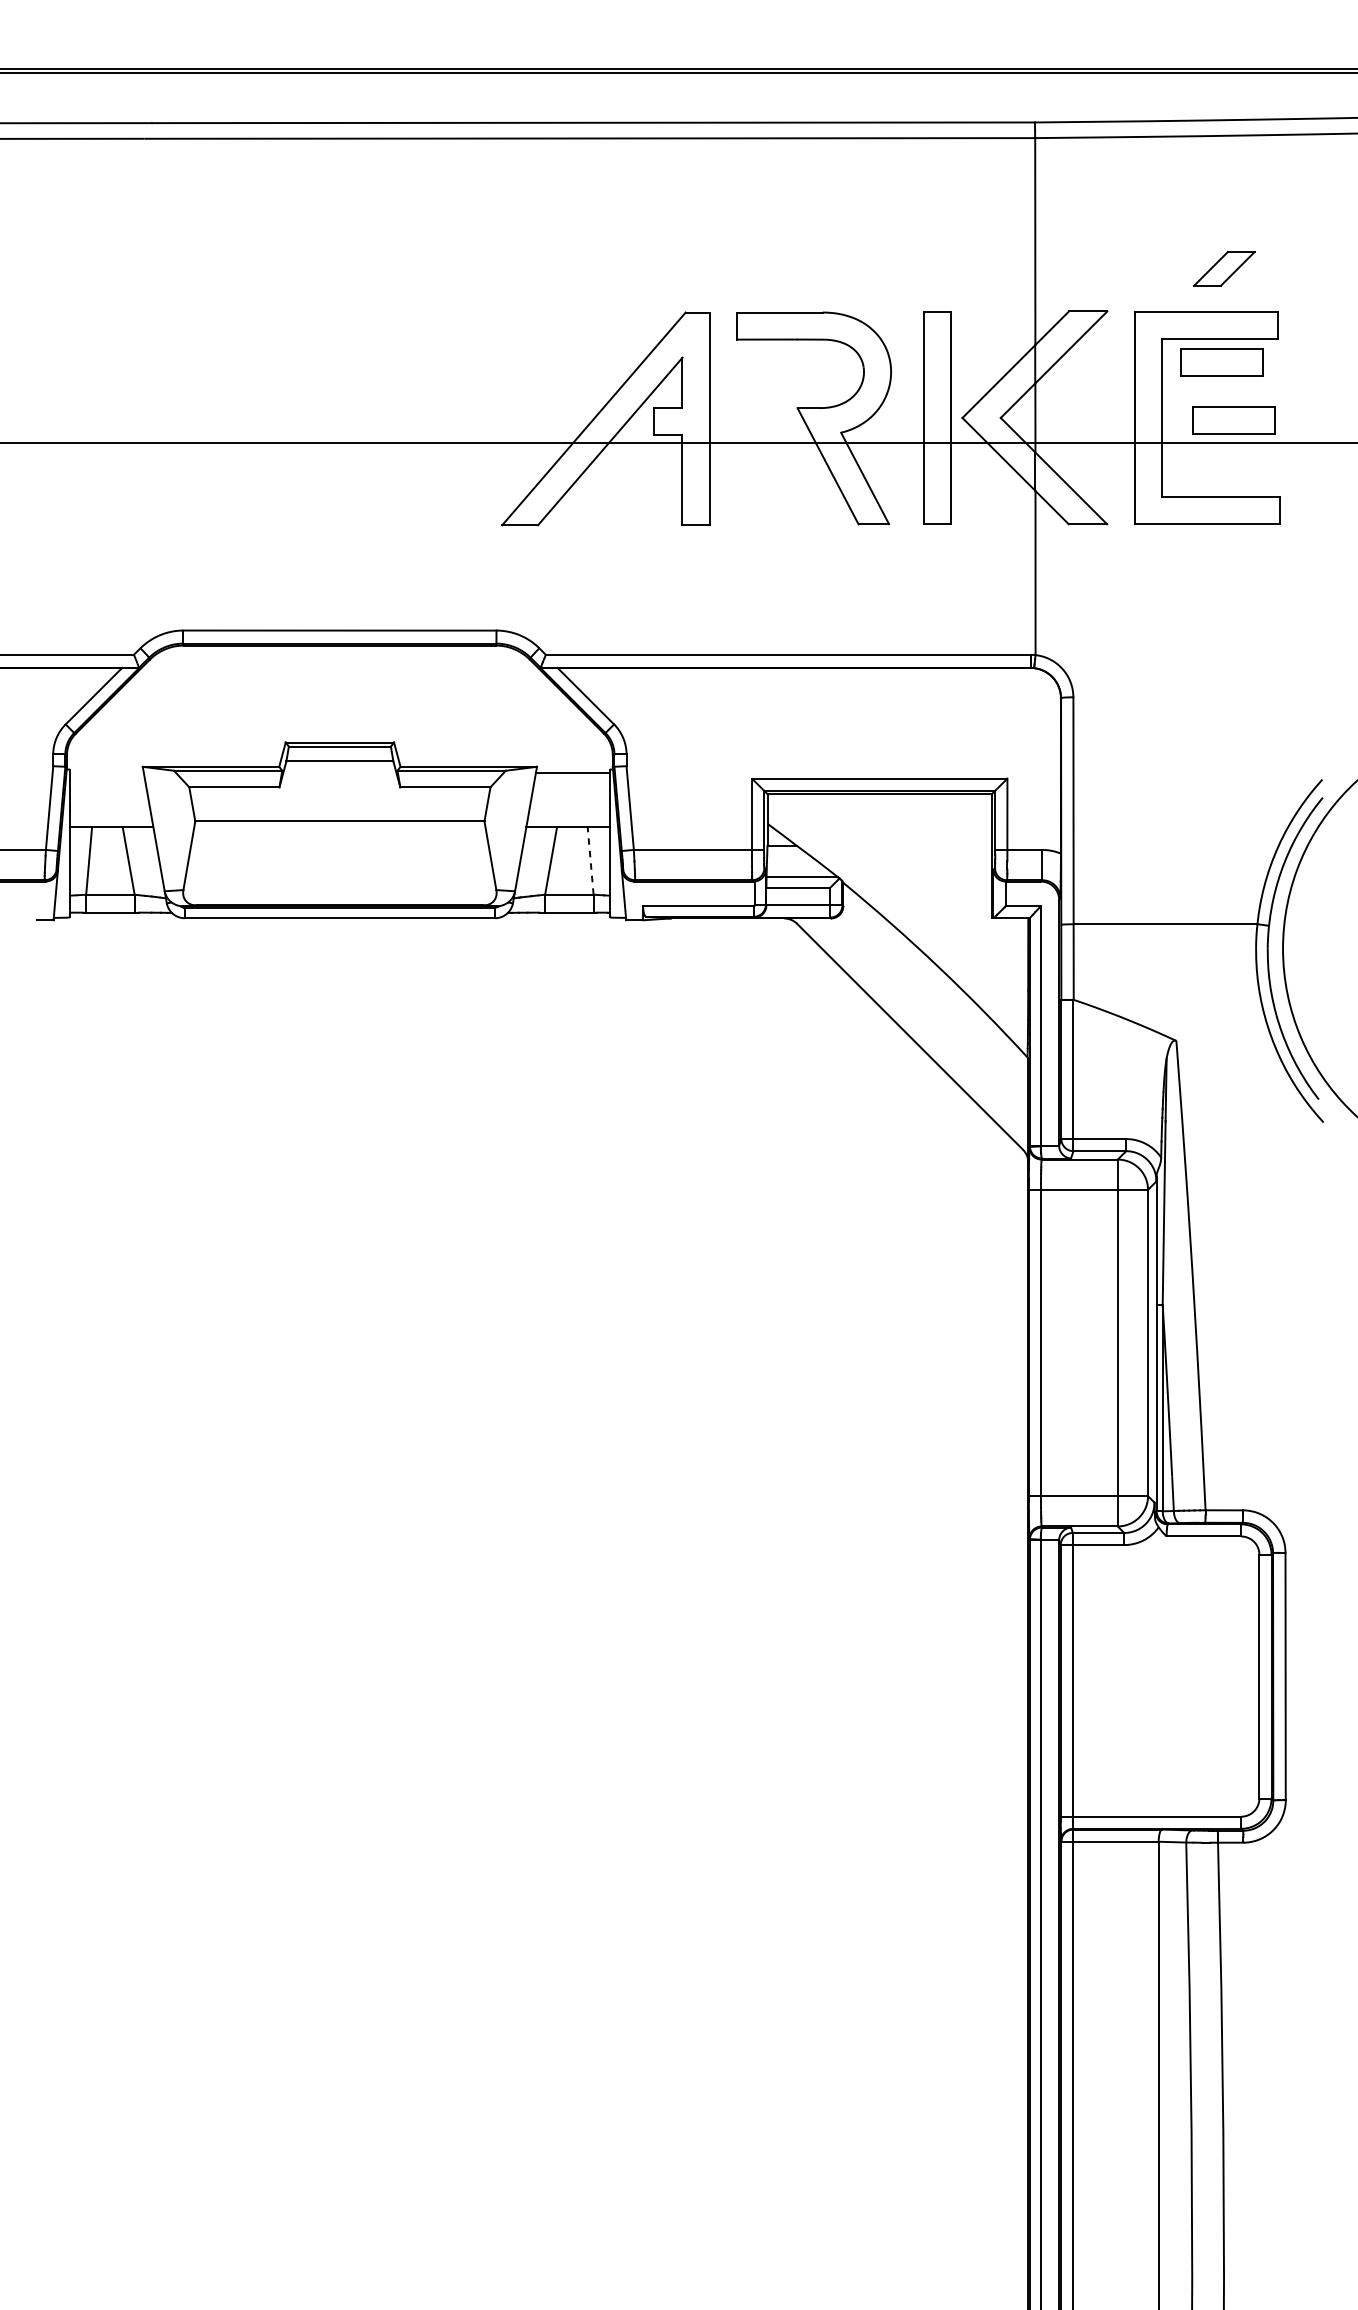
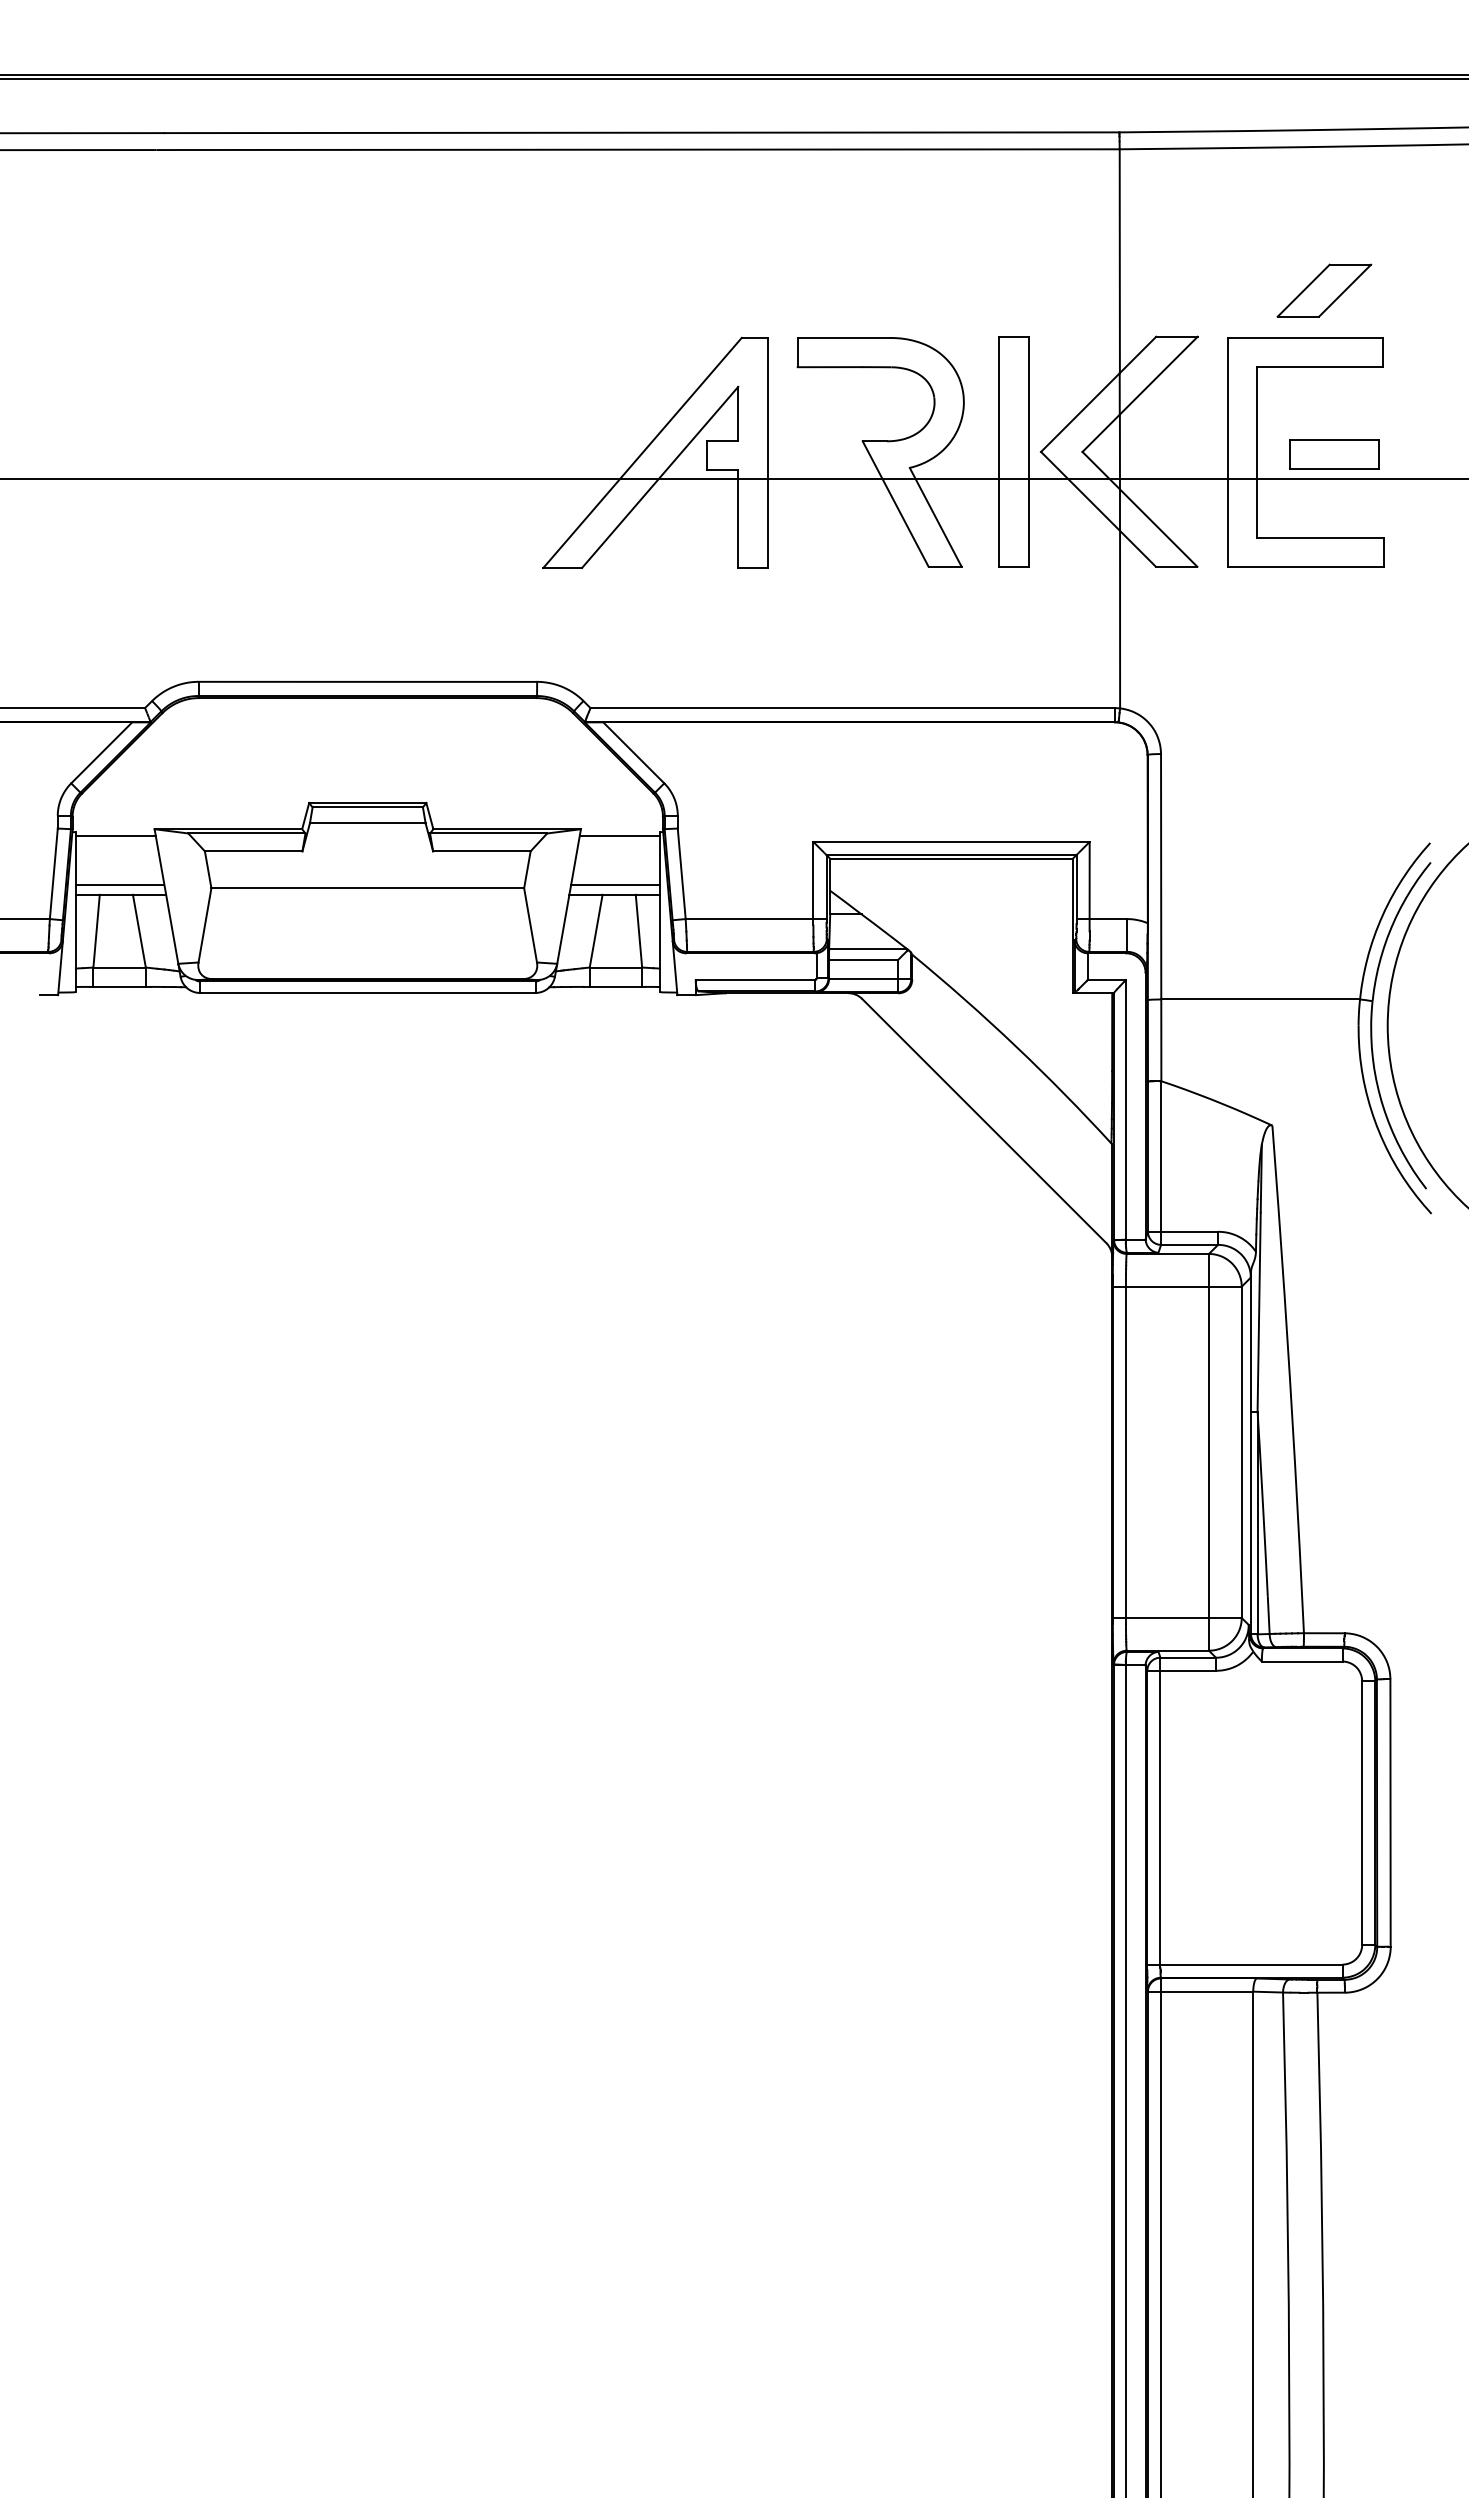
part: (1224, 268) -> (1324, 290), size x1.43
part: (1221, 362) -> (1321, 391), removed
line: (106, 773) -> (115, 836), added
line: (110, 817) -> (119, 884), added
line: (568, 817) -> (615, 884), added
line: (590, 861) -> (638, 931), dashed -> solid

